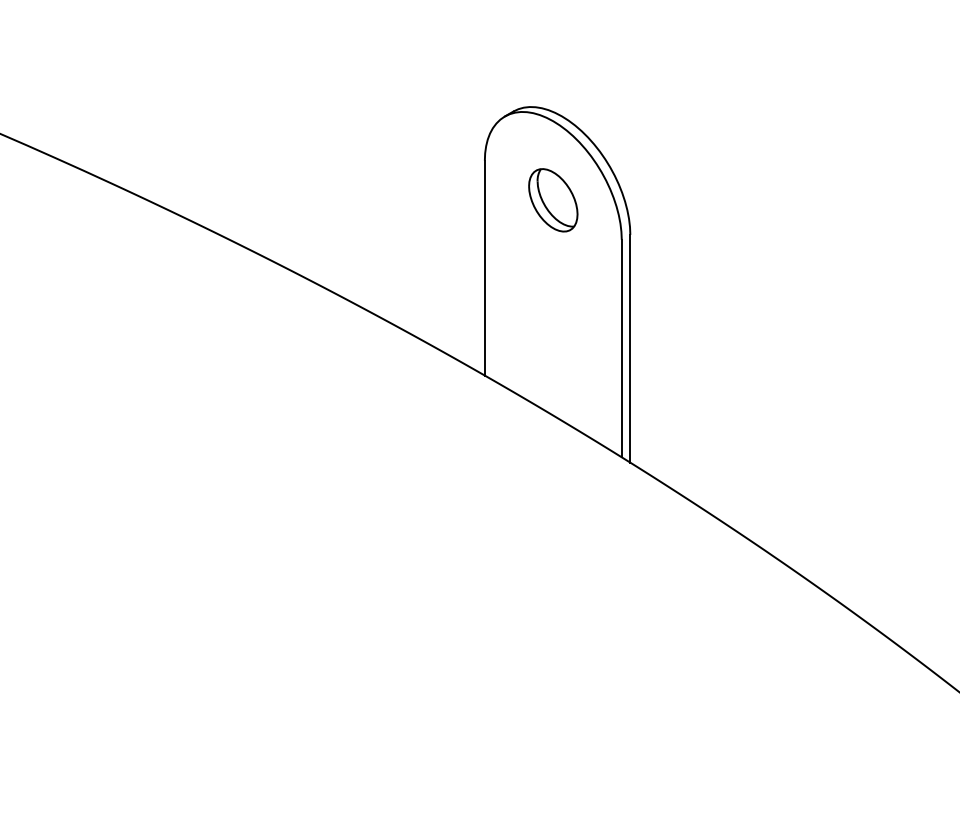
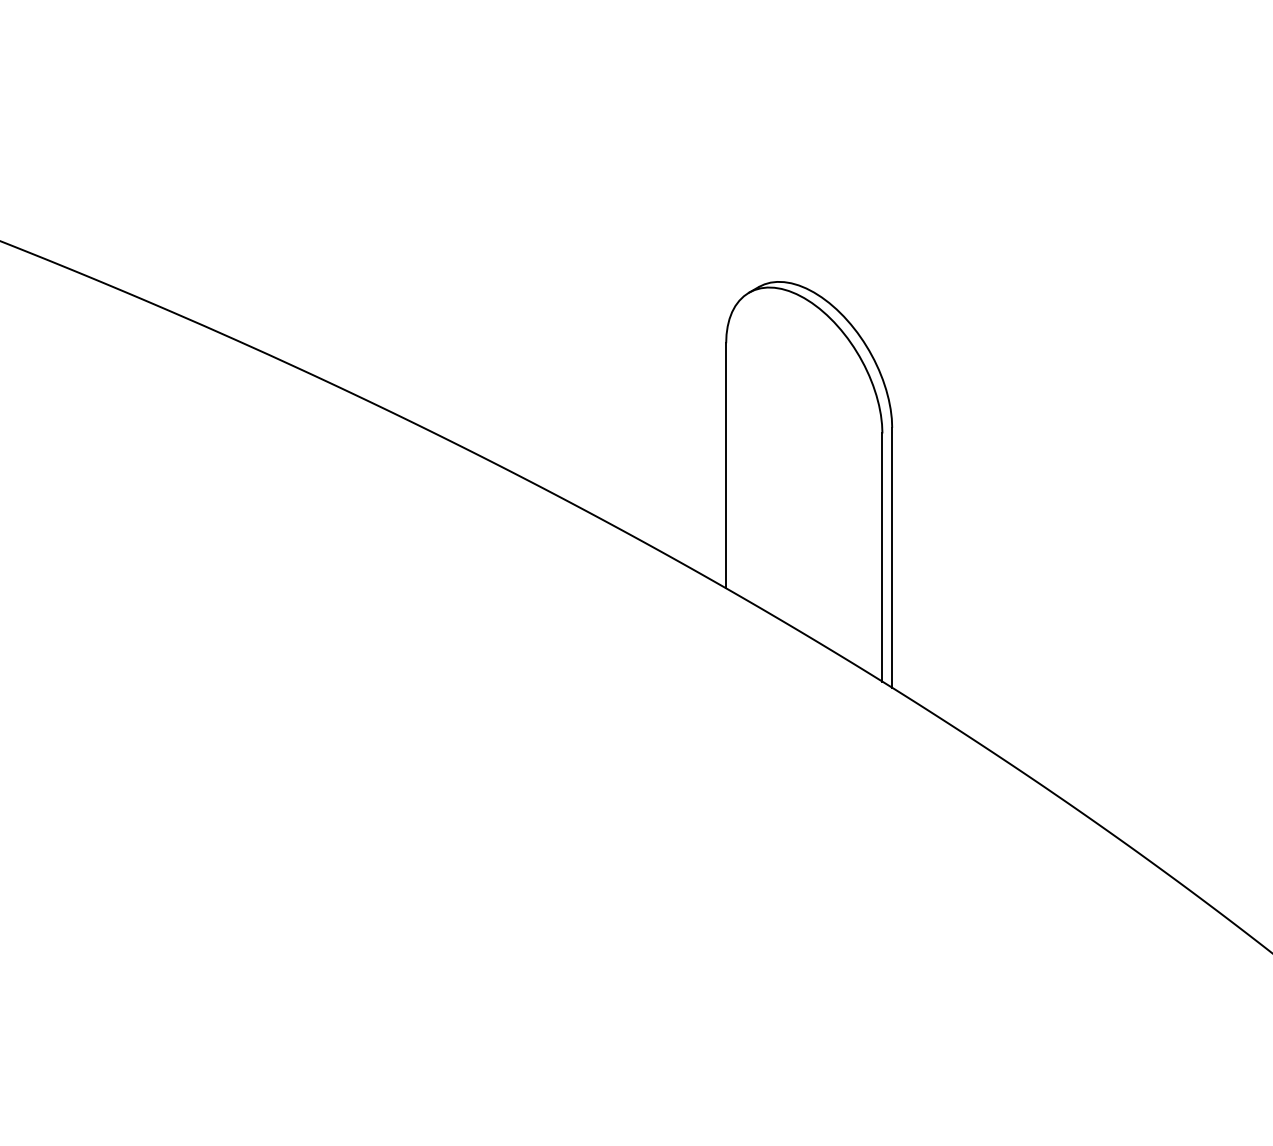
part: (552, 199) -> (803, 387), removed

